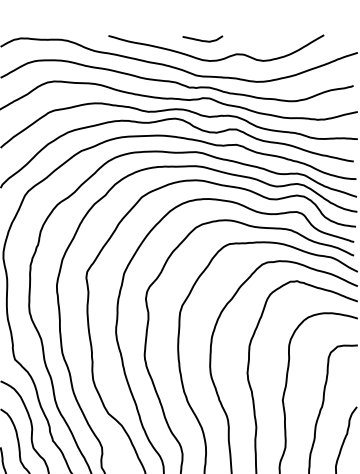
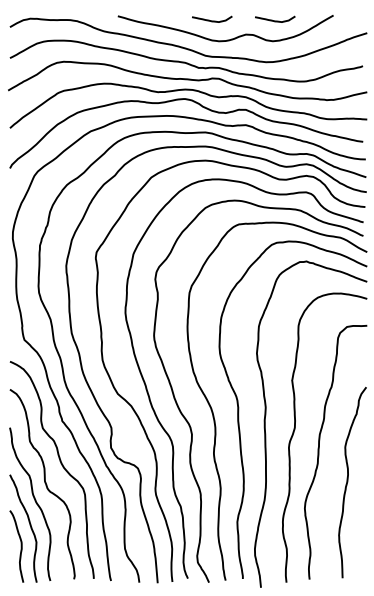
curve: (266, 40) -> (275, 20), added

